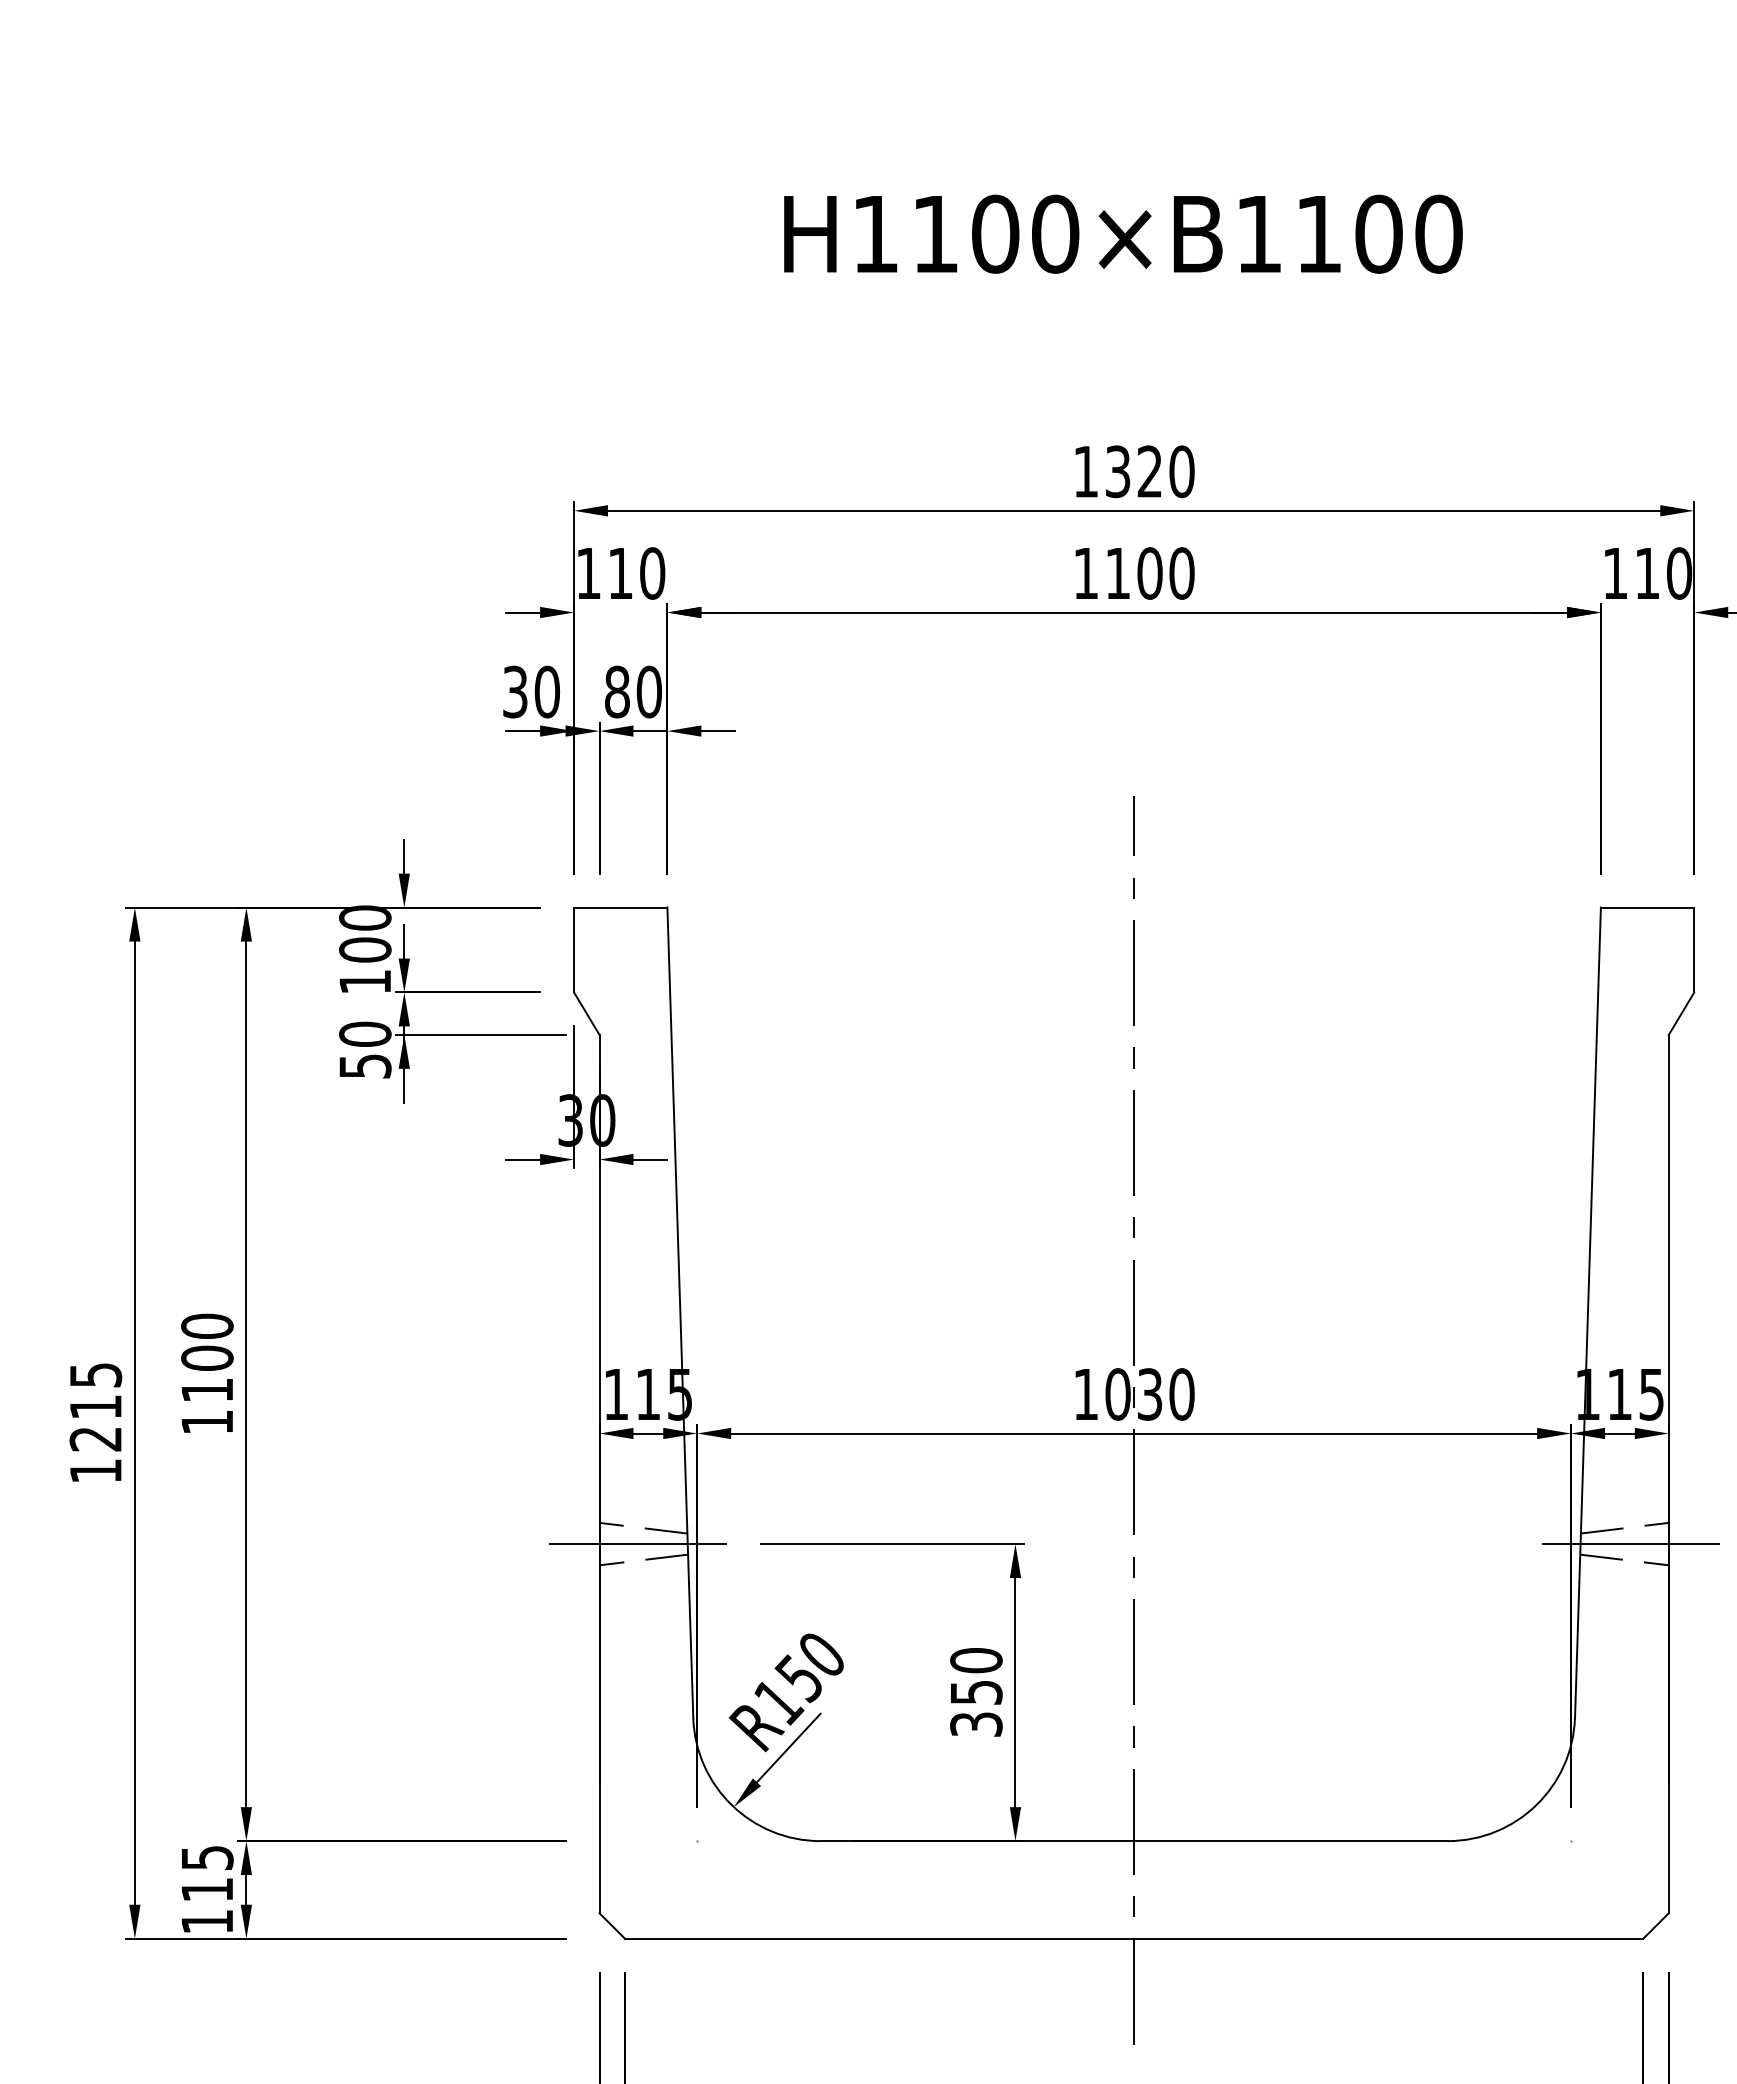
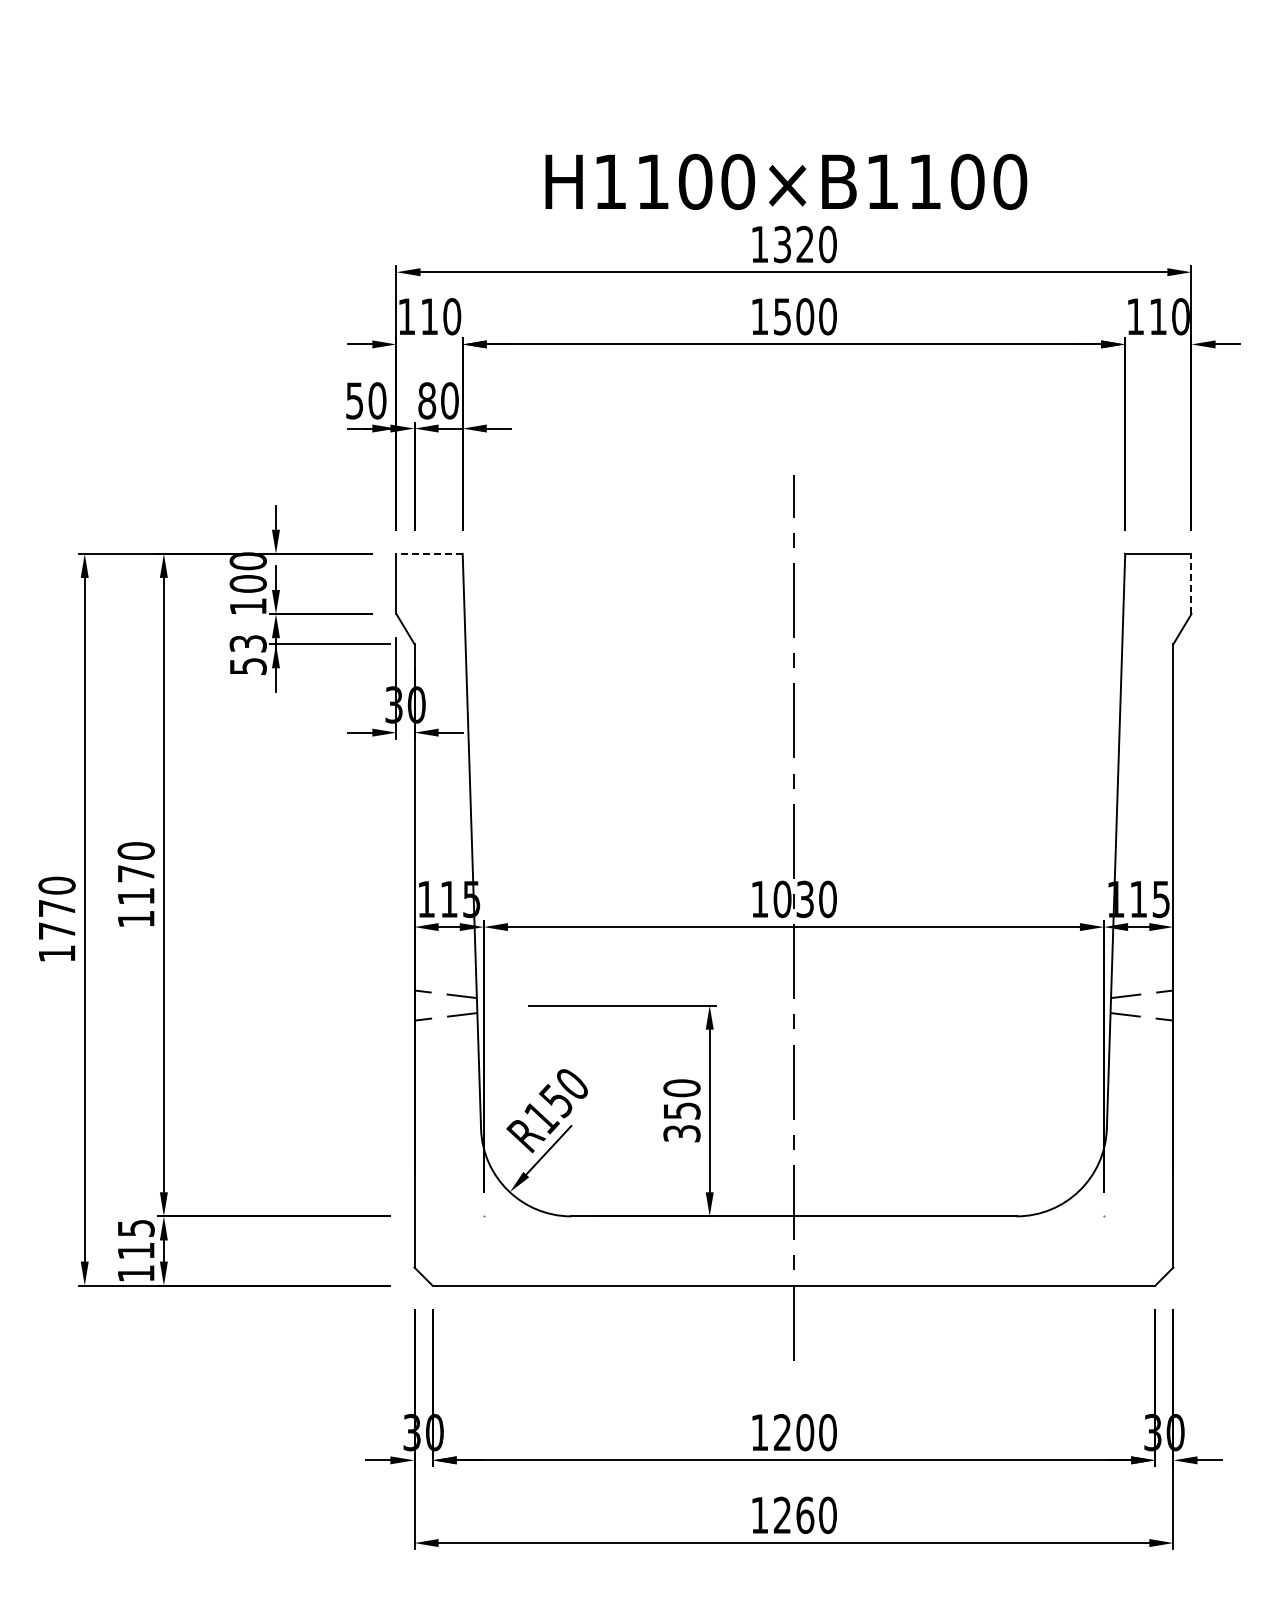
text: (1123, 233) -> (786, 181), moved
text: (1118, 573) -> (782, 316), 1100 -> 1500
text: (514, 691) -> (354, 400), 30 -> 50
line: (620, 907) -> (429, 553), solid -> dashed
line: (1694, 949) -> (1191, 583), solid -> dashed
text: (364, 1033) -> (247, 643), 50 -> 53
text: (206, 1357) -> (135, 873), 1100 -> 1170
text: (95, 1405) -> (56, 907), 1215 -> 1770
line: (637, 1543) -> (441, 1005), removed
line: (1630, 1543) -> (1146, 1005), removed

